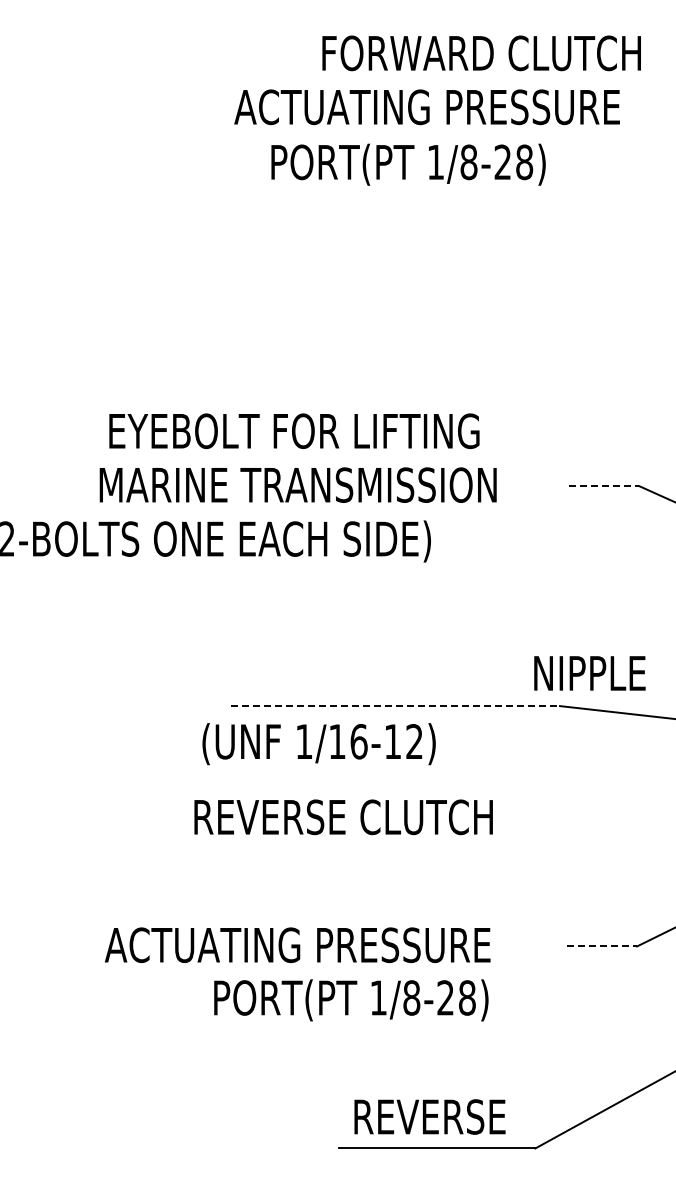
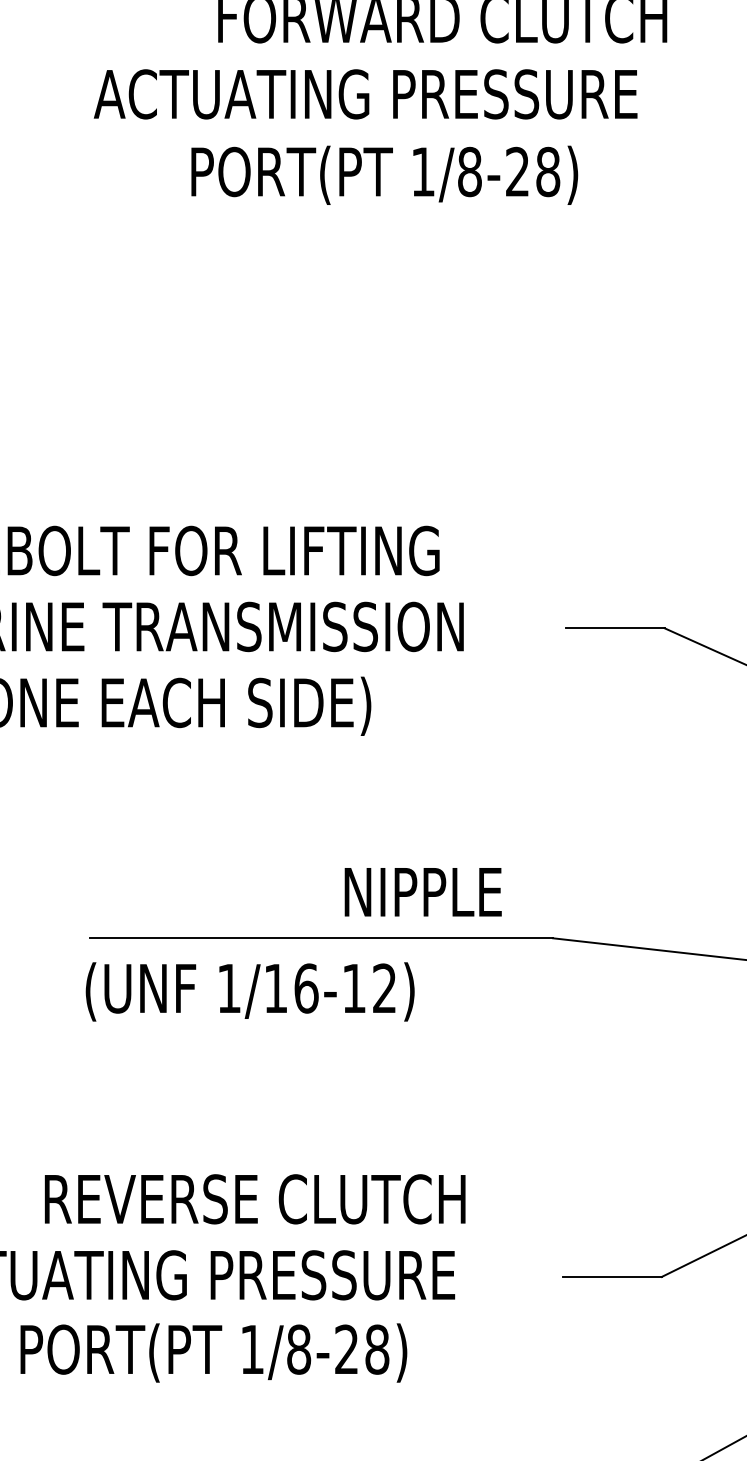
text: (408, 164) -> (384, 175), moved
line: (604, 486) -> (615, 628), dashed -> solid
text: (589, 673) -> (422, 892), moved
line: (396, 706) -> (322, 938), dashed -> solid
text: (318, 744) -> (249, 992), moved
text: (343, 817) -> (254, 1199), moved
line: (602, 946) -> (612, 1277), dashed -> solid
text: (351, 1000) -> (214, 1353), moved

